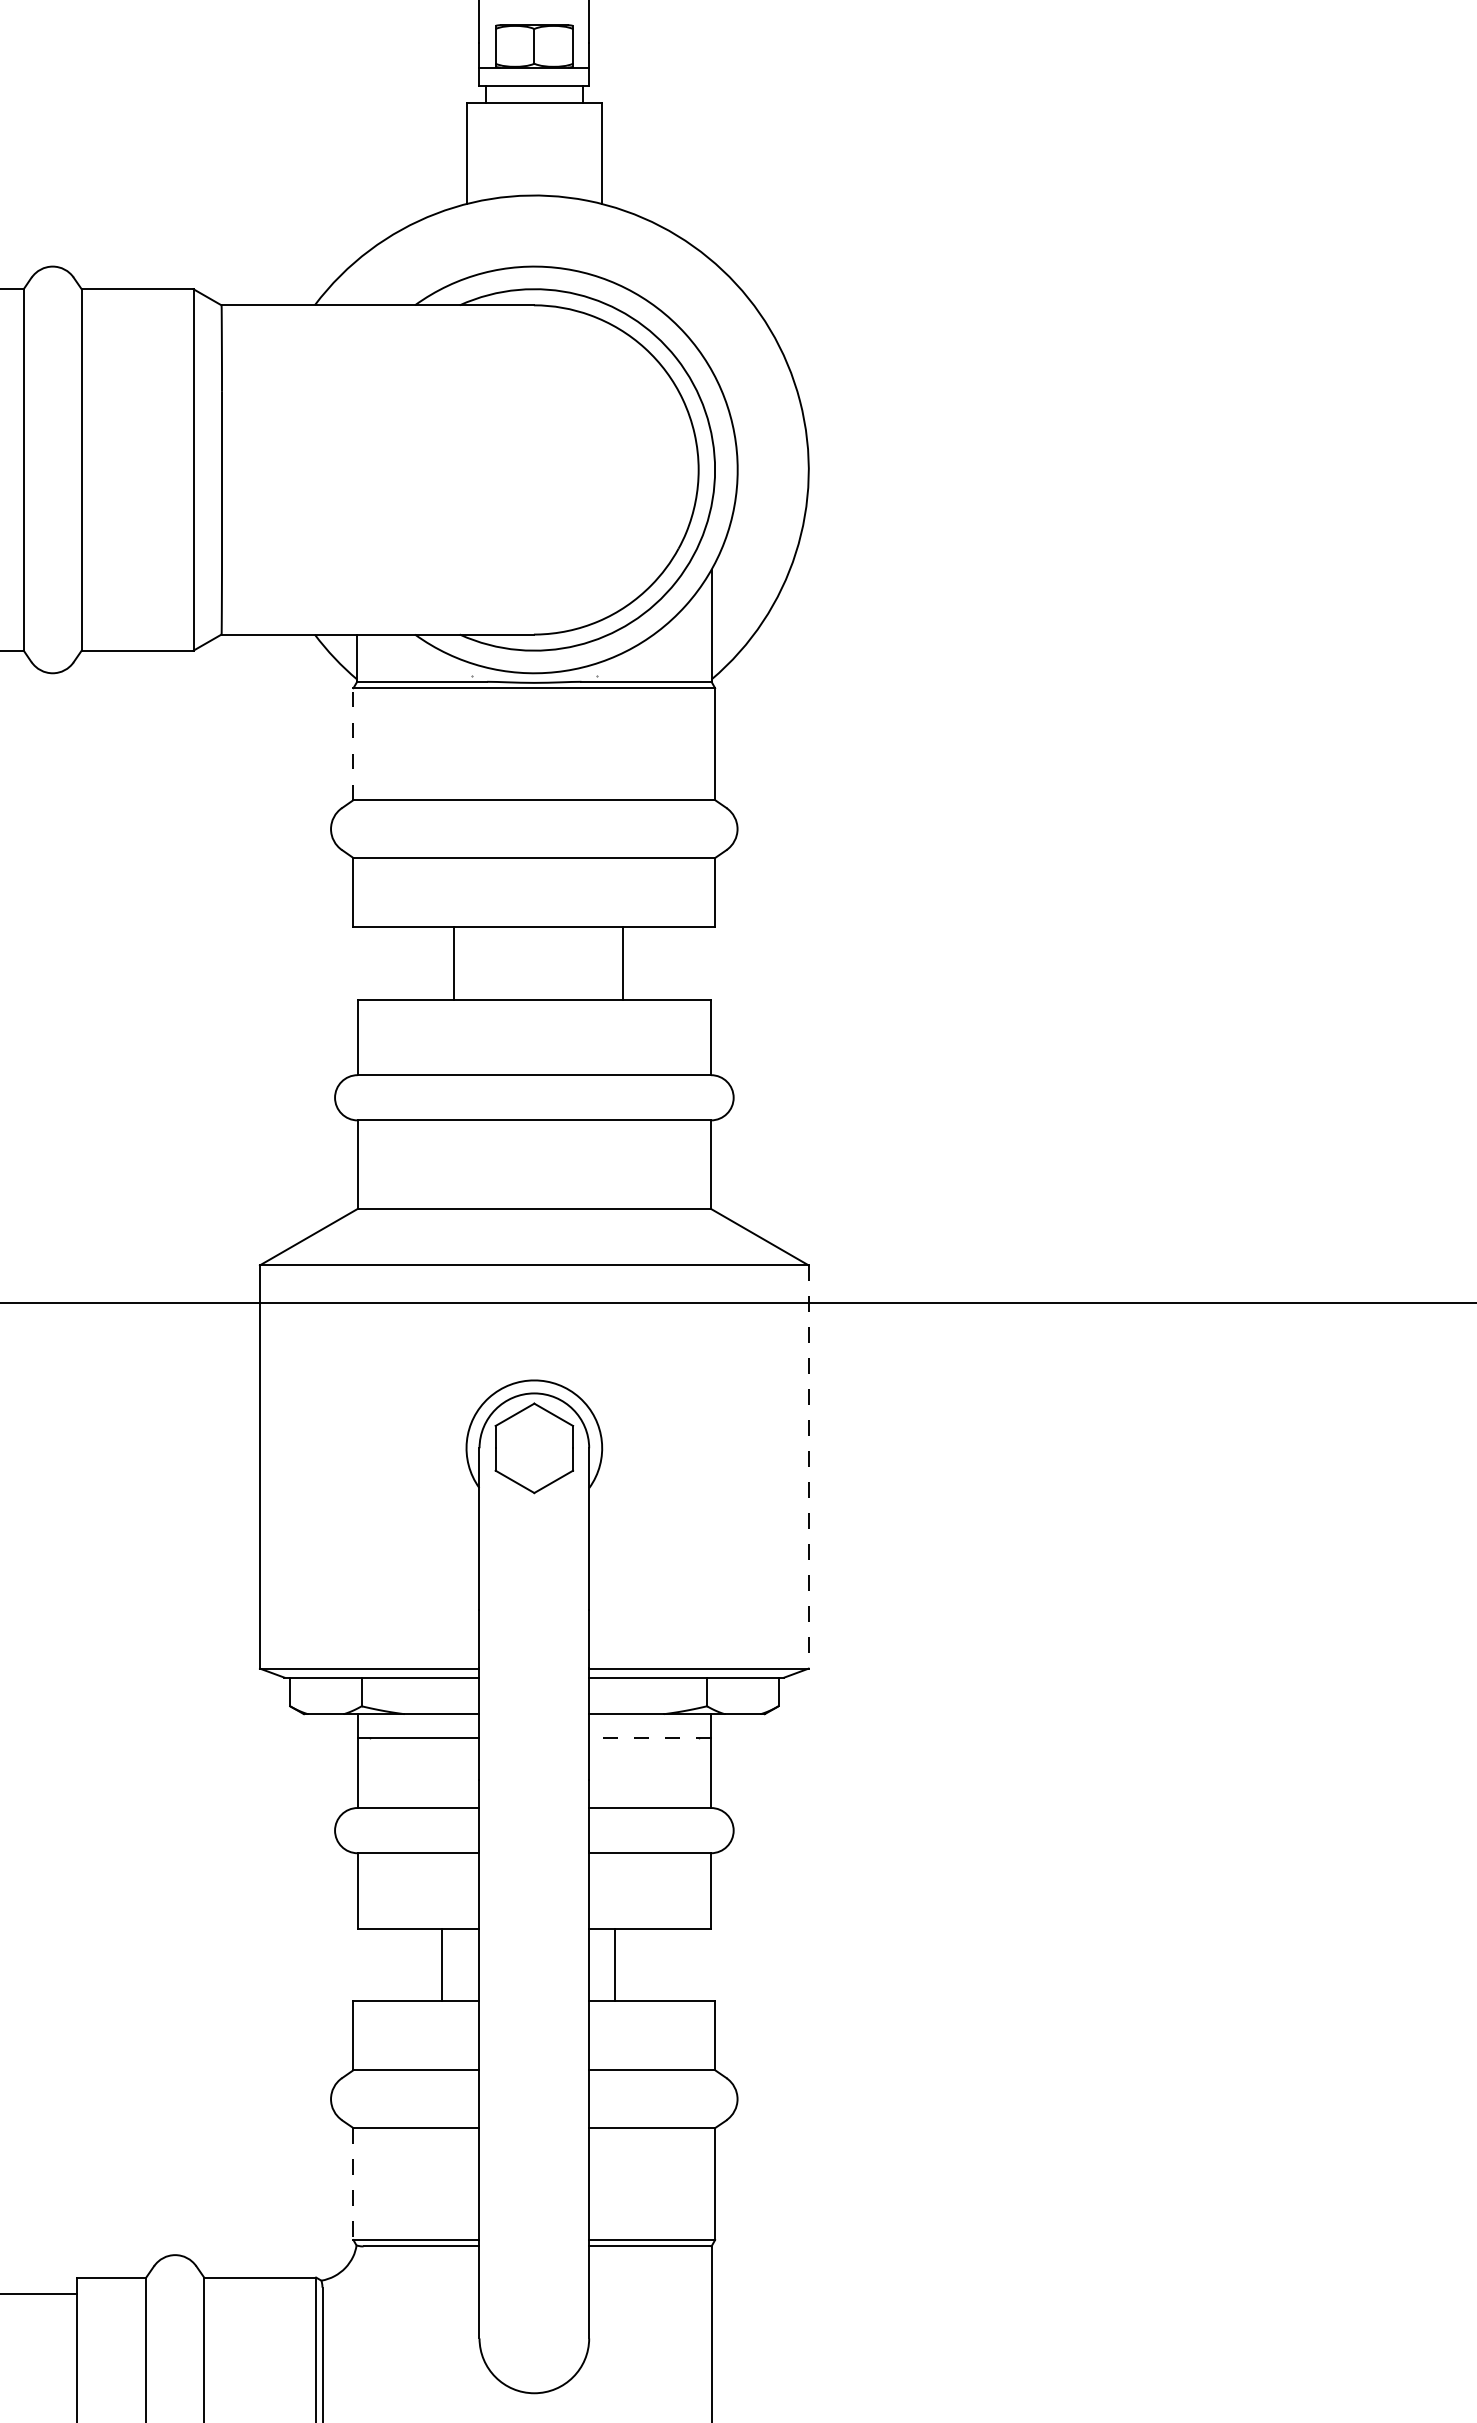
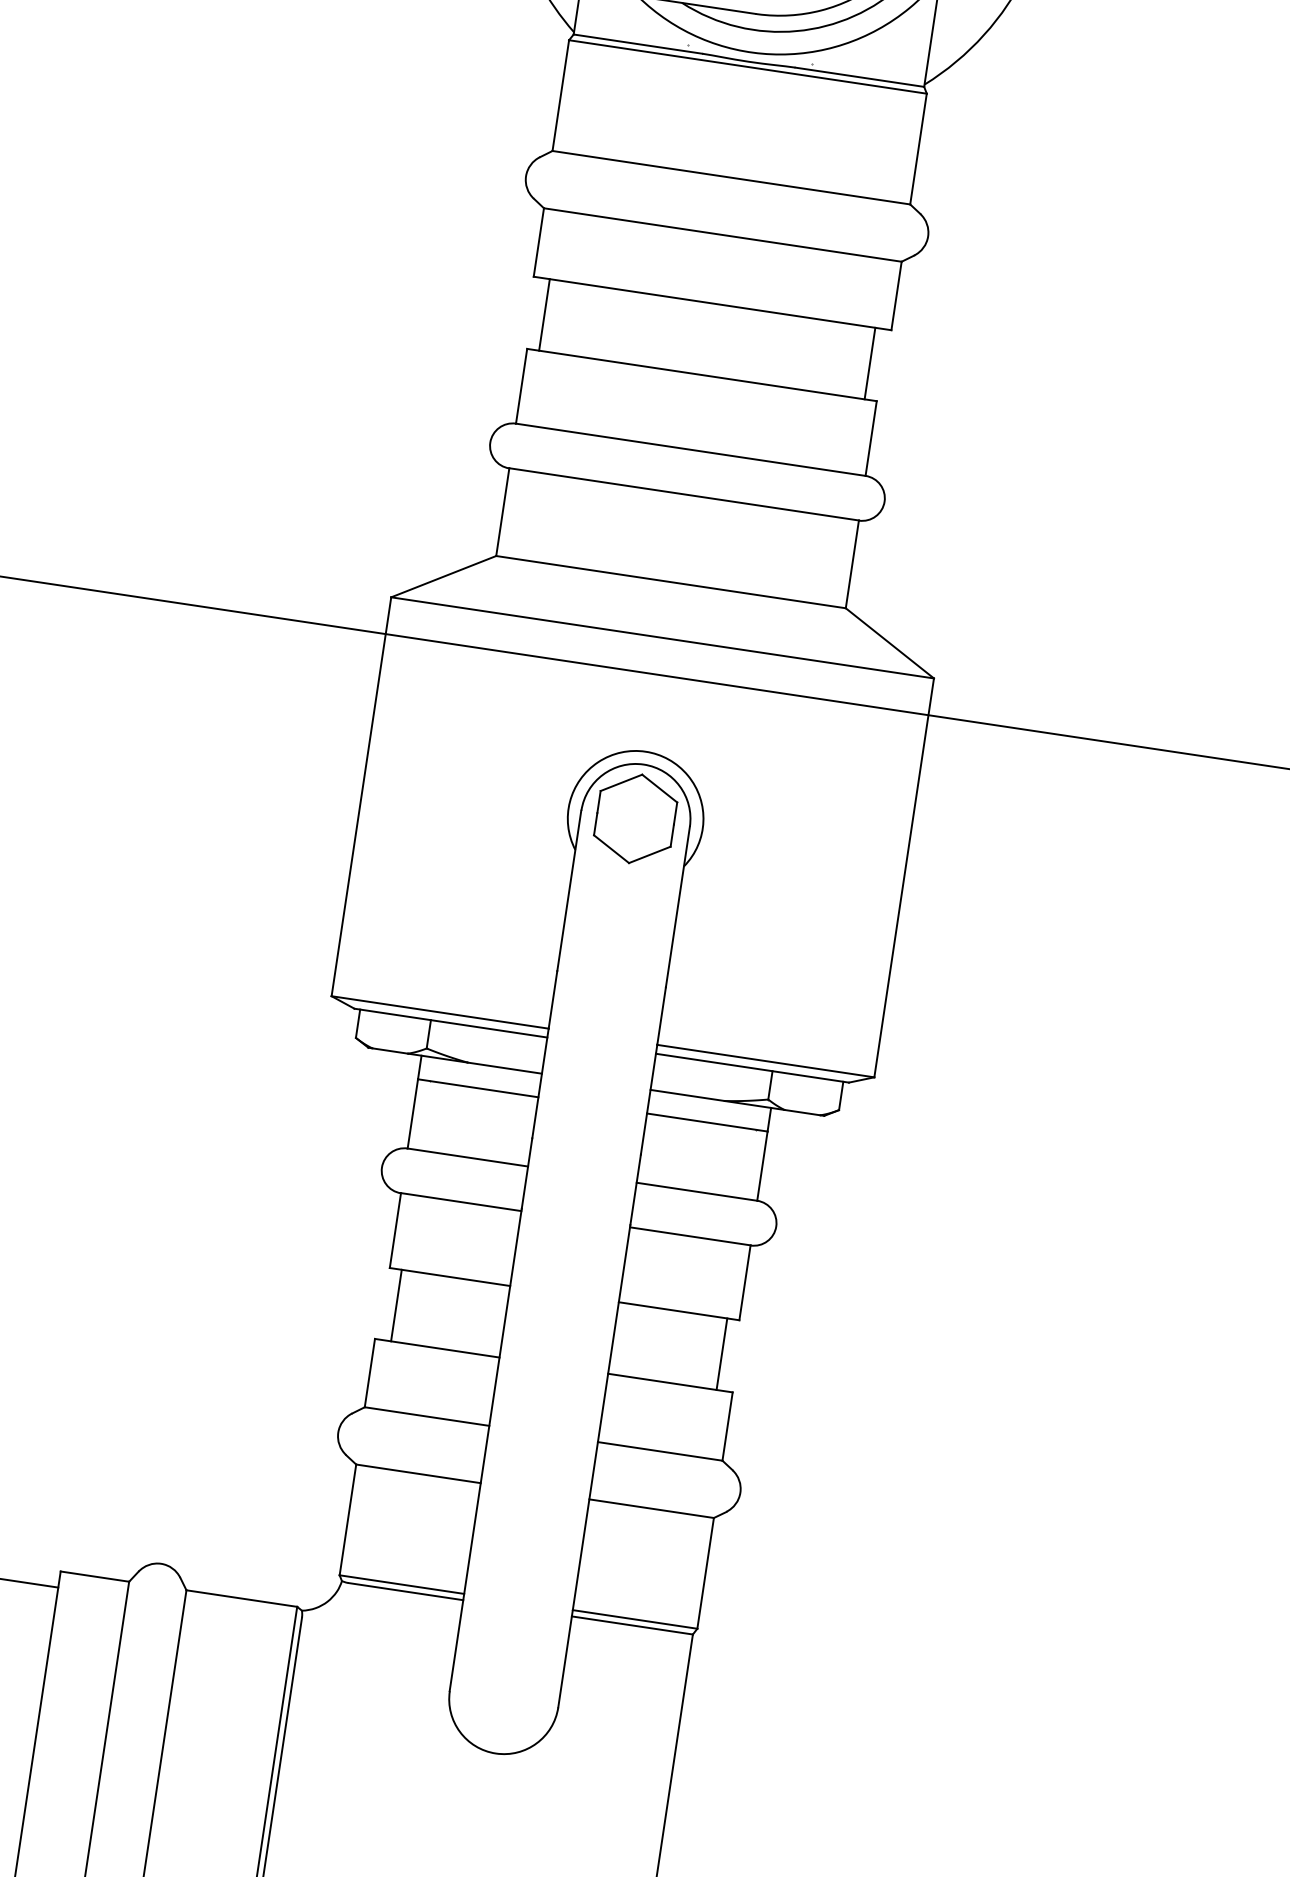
line: (353, 744) -> (560, 95), dashed -> solid
line: (453, 963) -> (544, 314), moved
line: (622, 963) -> (869, 363), moved
line: (808, 1467) -> (903, 878), dashed -> solid
line: (650, 1738) -> (707, 1123), dashed -> solid
line: (441, 1964) -> (396, 1305), moved
line: (614, 1964) -> (721, 1353), moved
line: (353, 2184) -> (347, 1520), dashed -> solid

